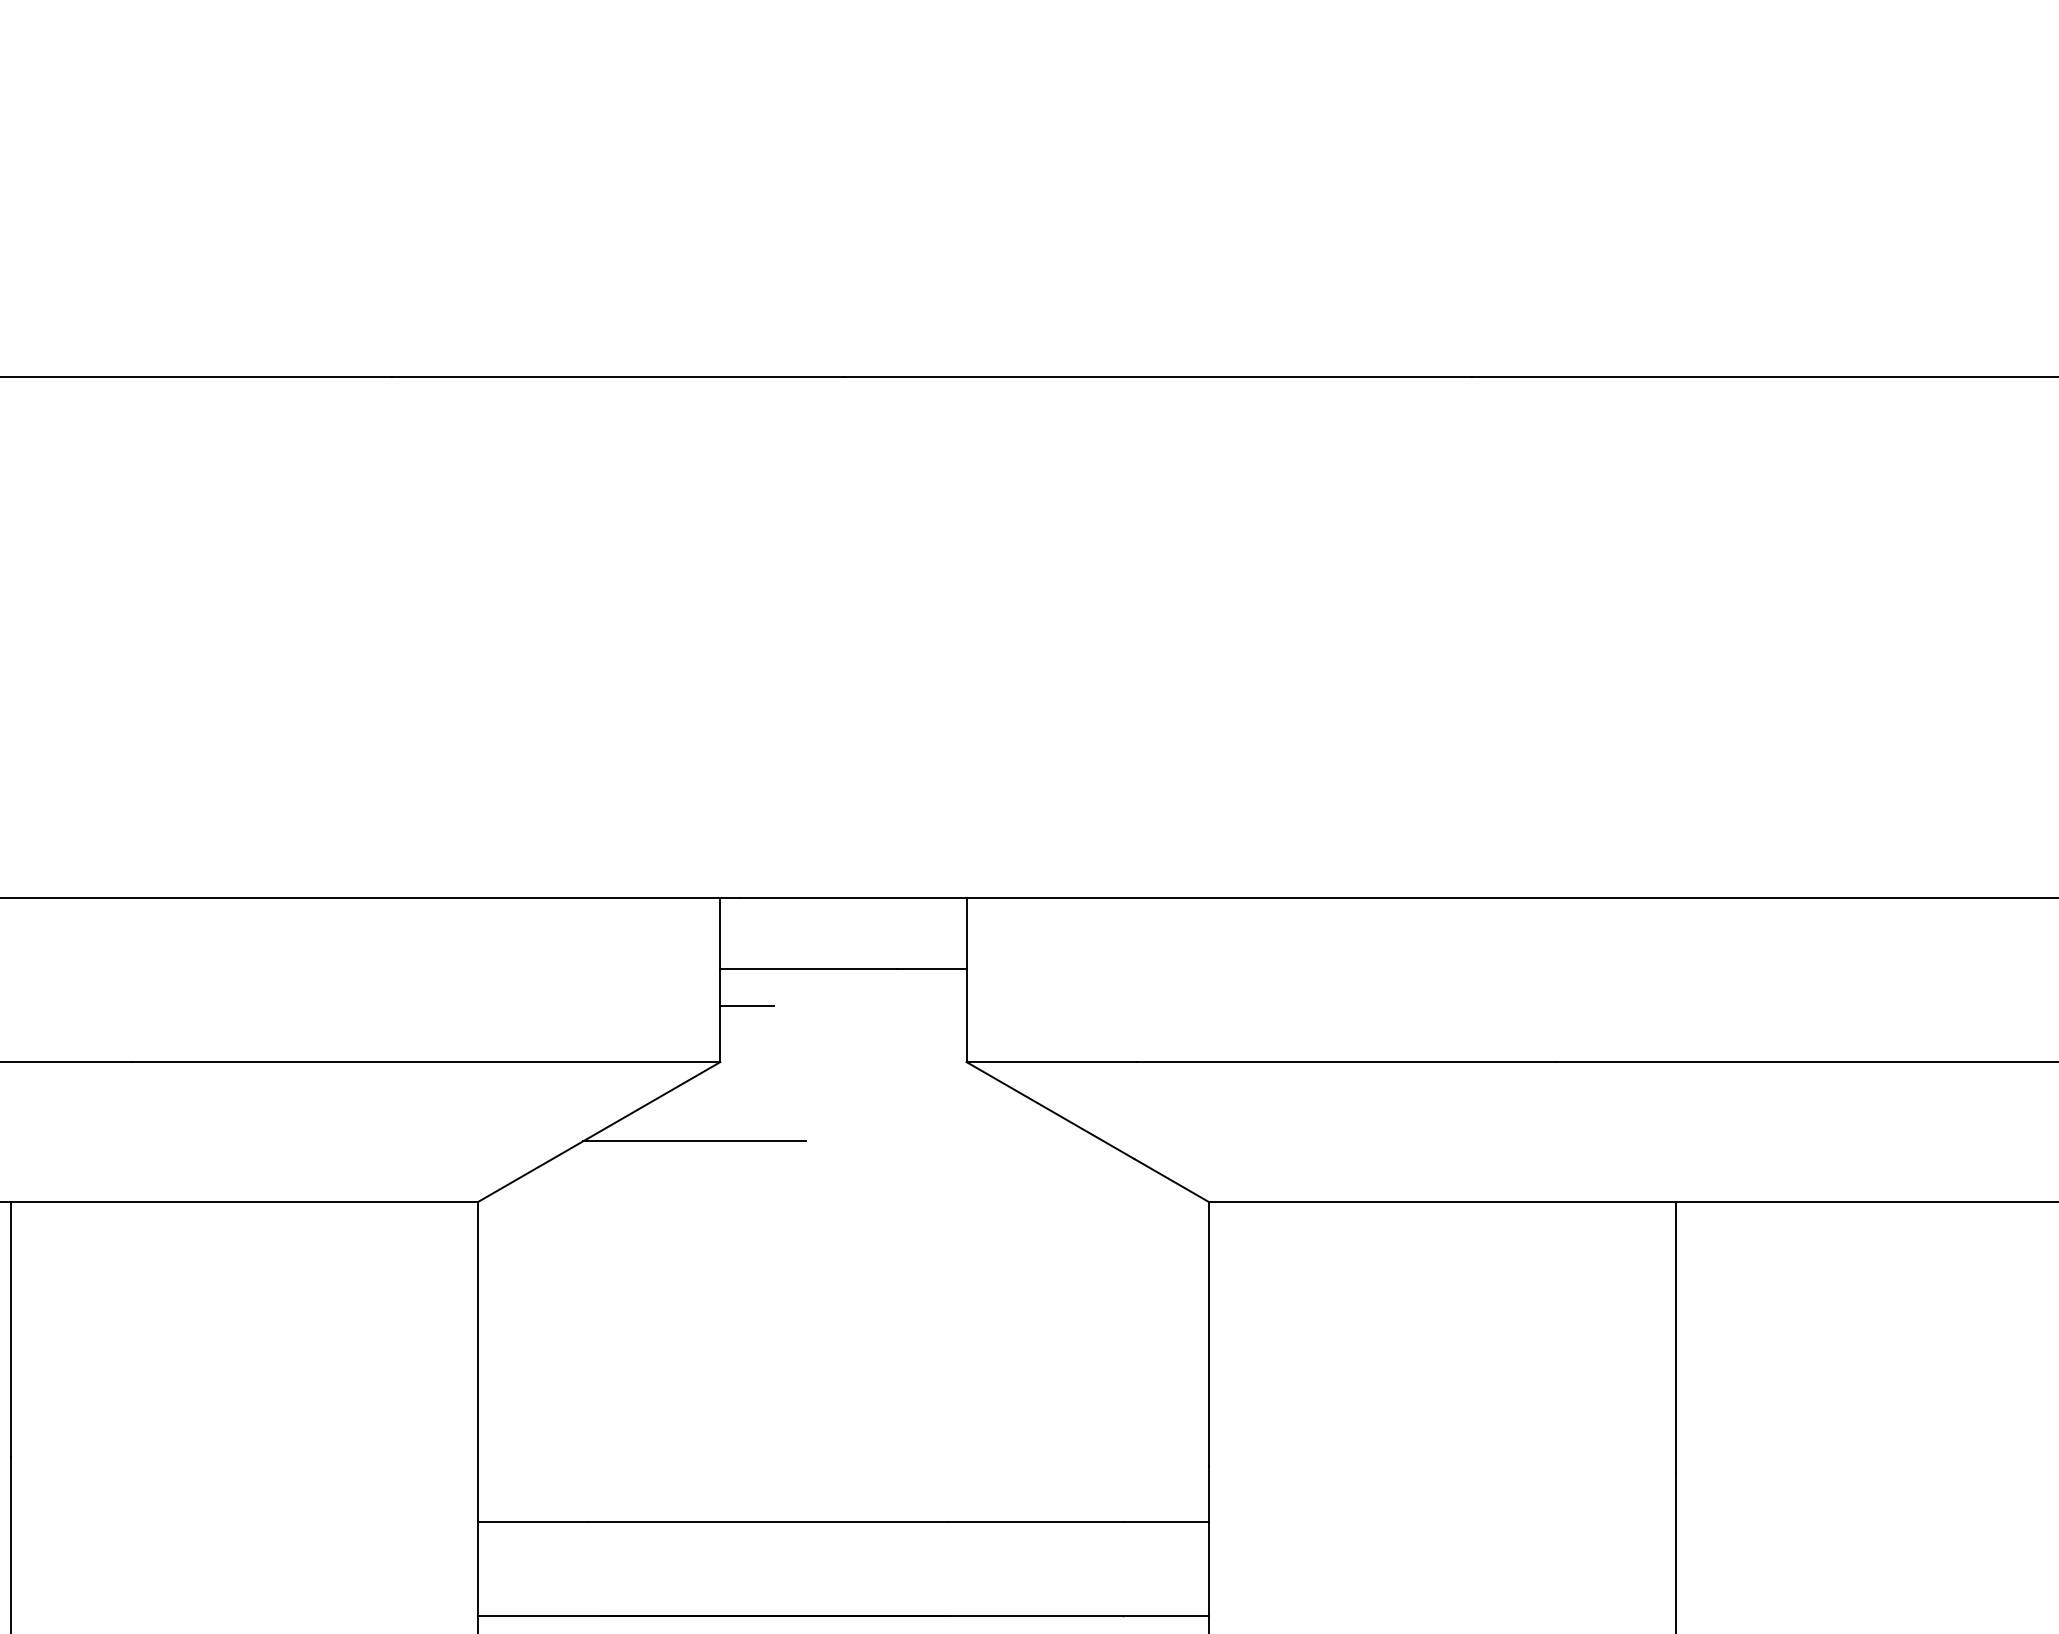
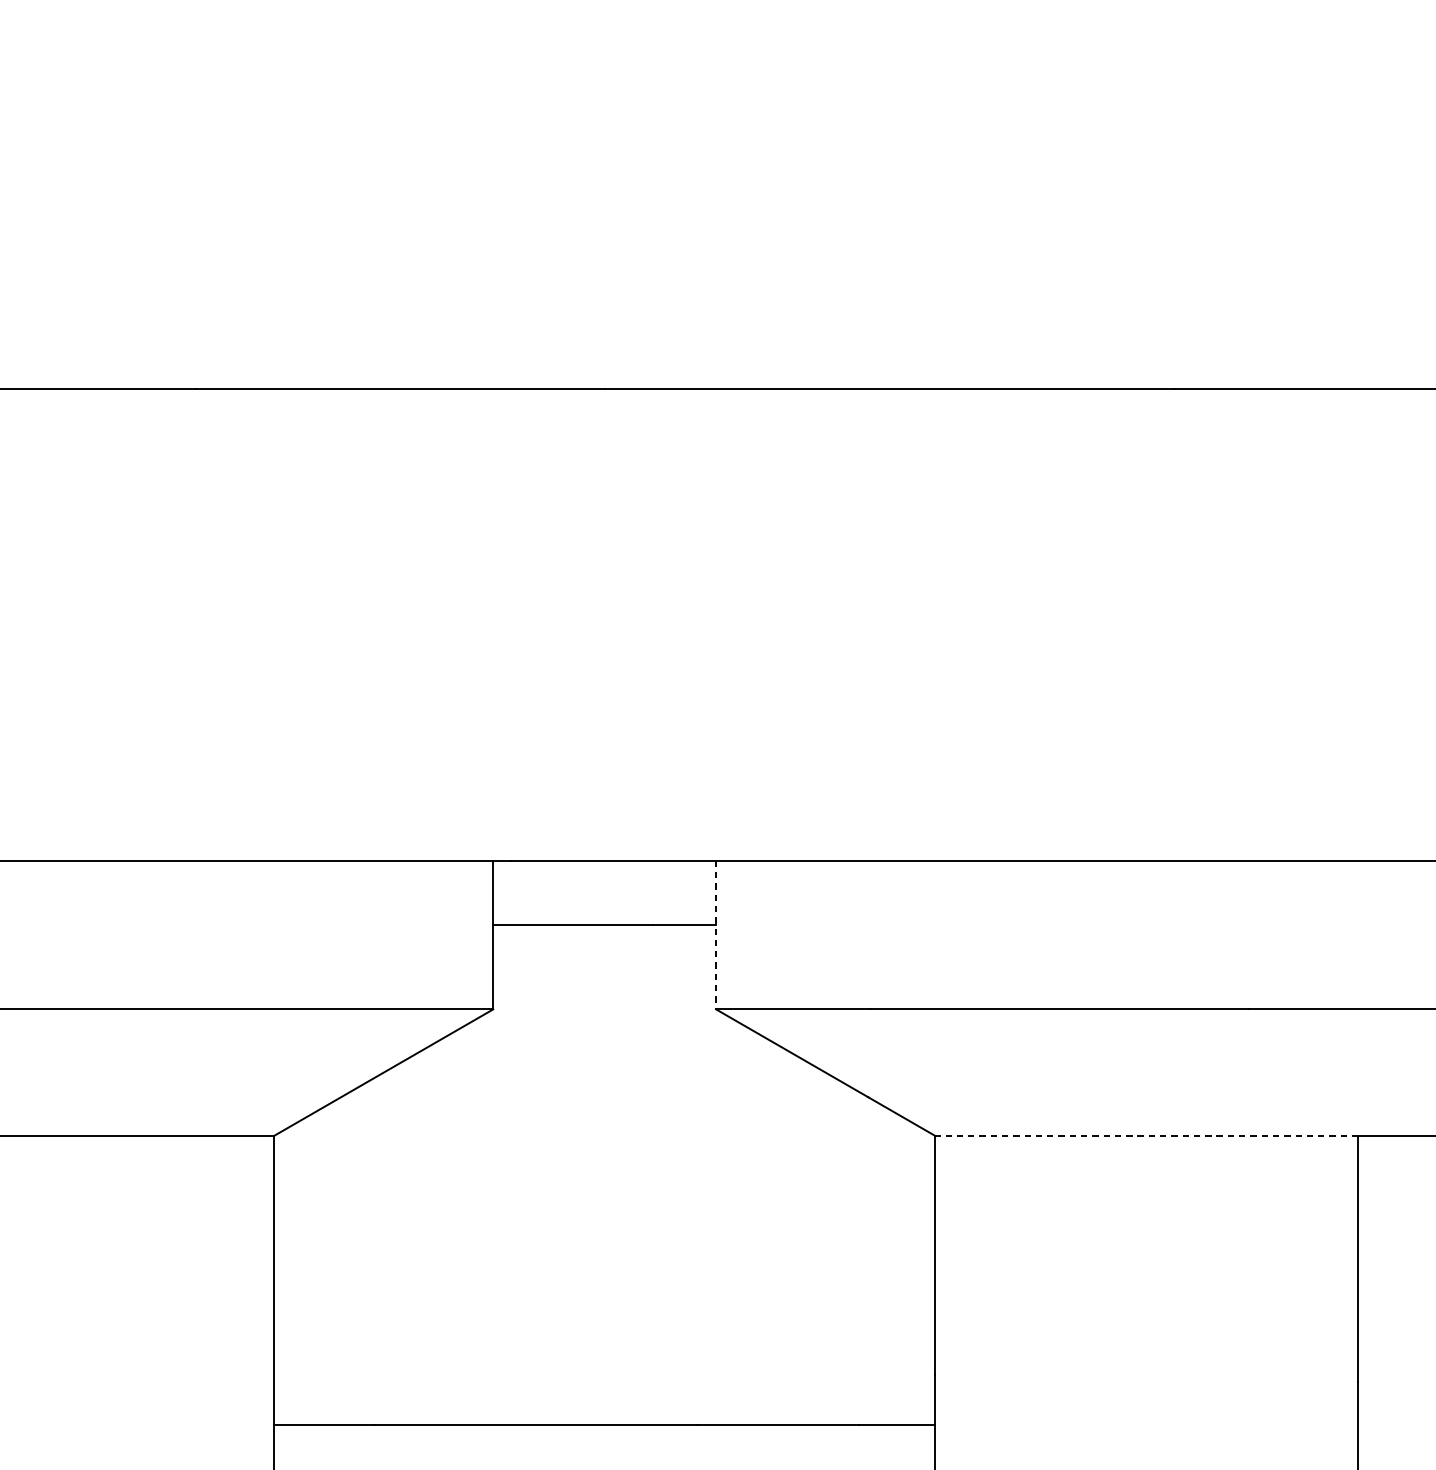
line: (966, 980) -> (716, 935), solid -> dashed
line: (746, 1006) -> (516, 959), removed
line: (693, 1141) -> (468, 1081), removed
line: (1442, 1201) -> (1146, 1135), solid -> dashed

